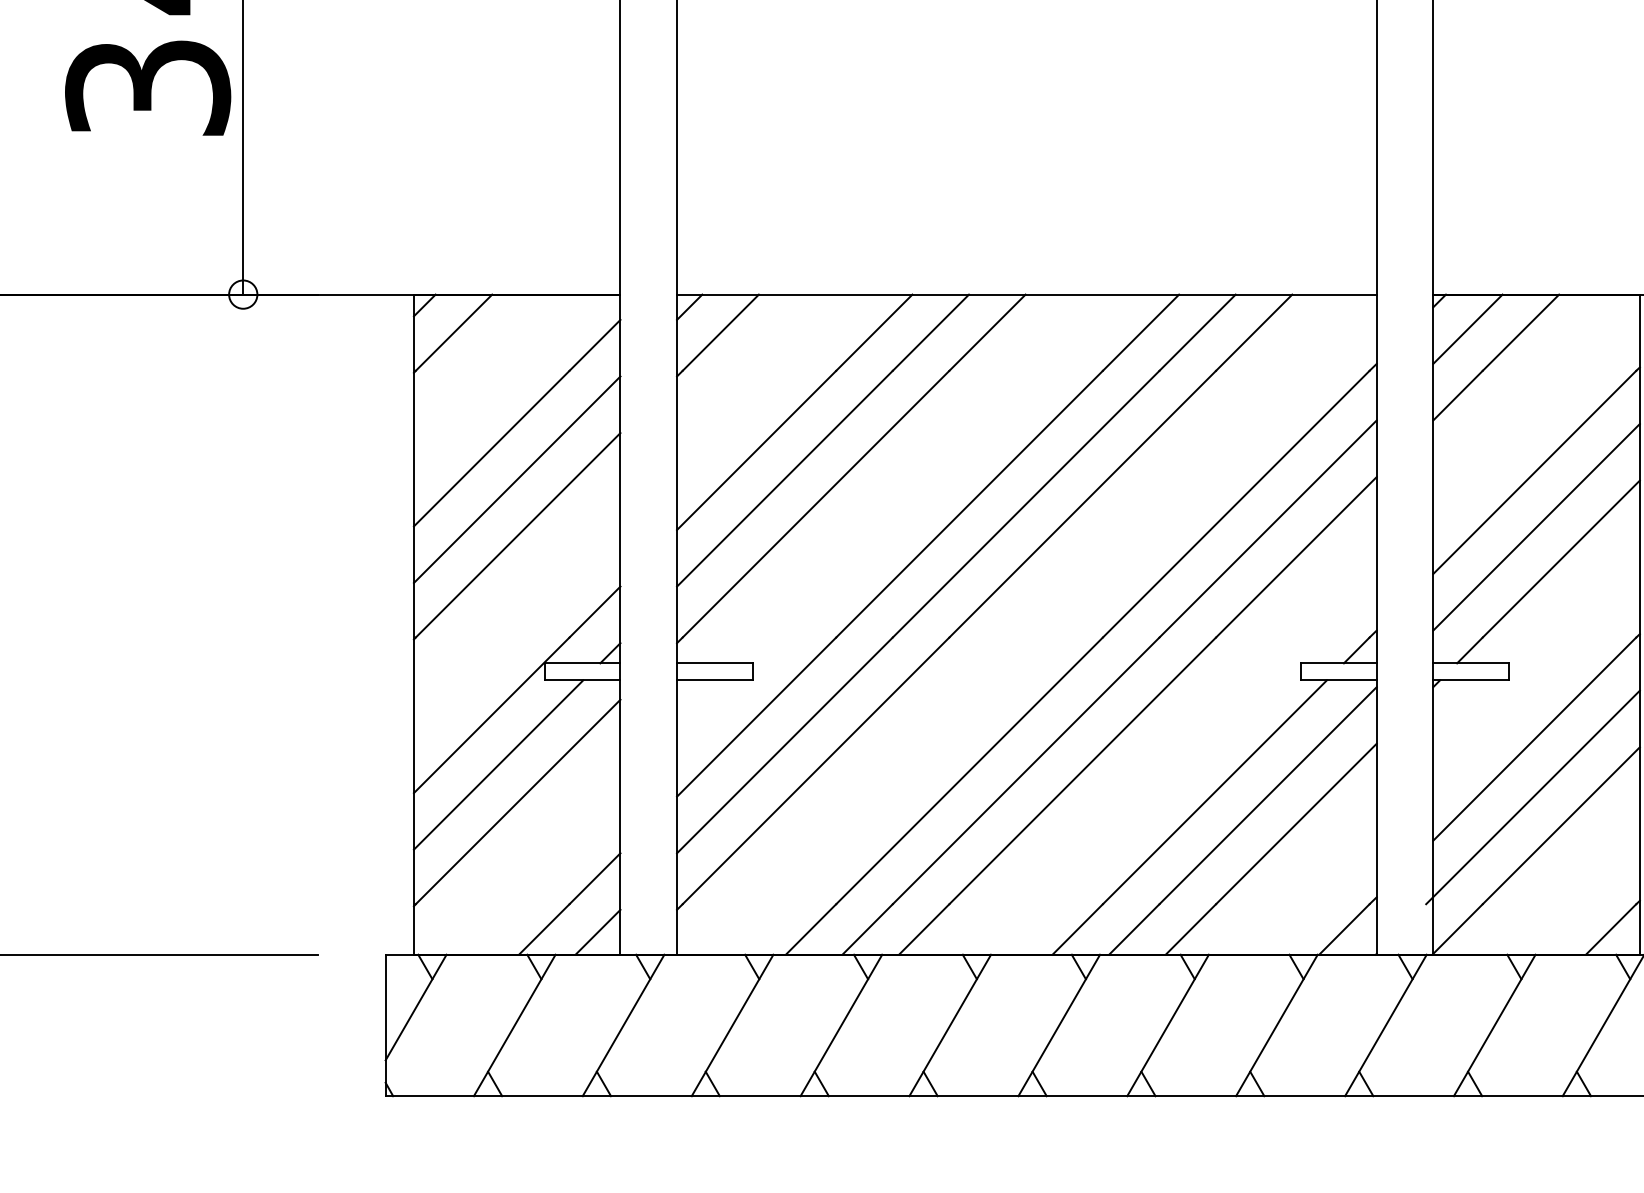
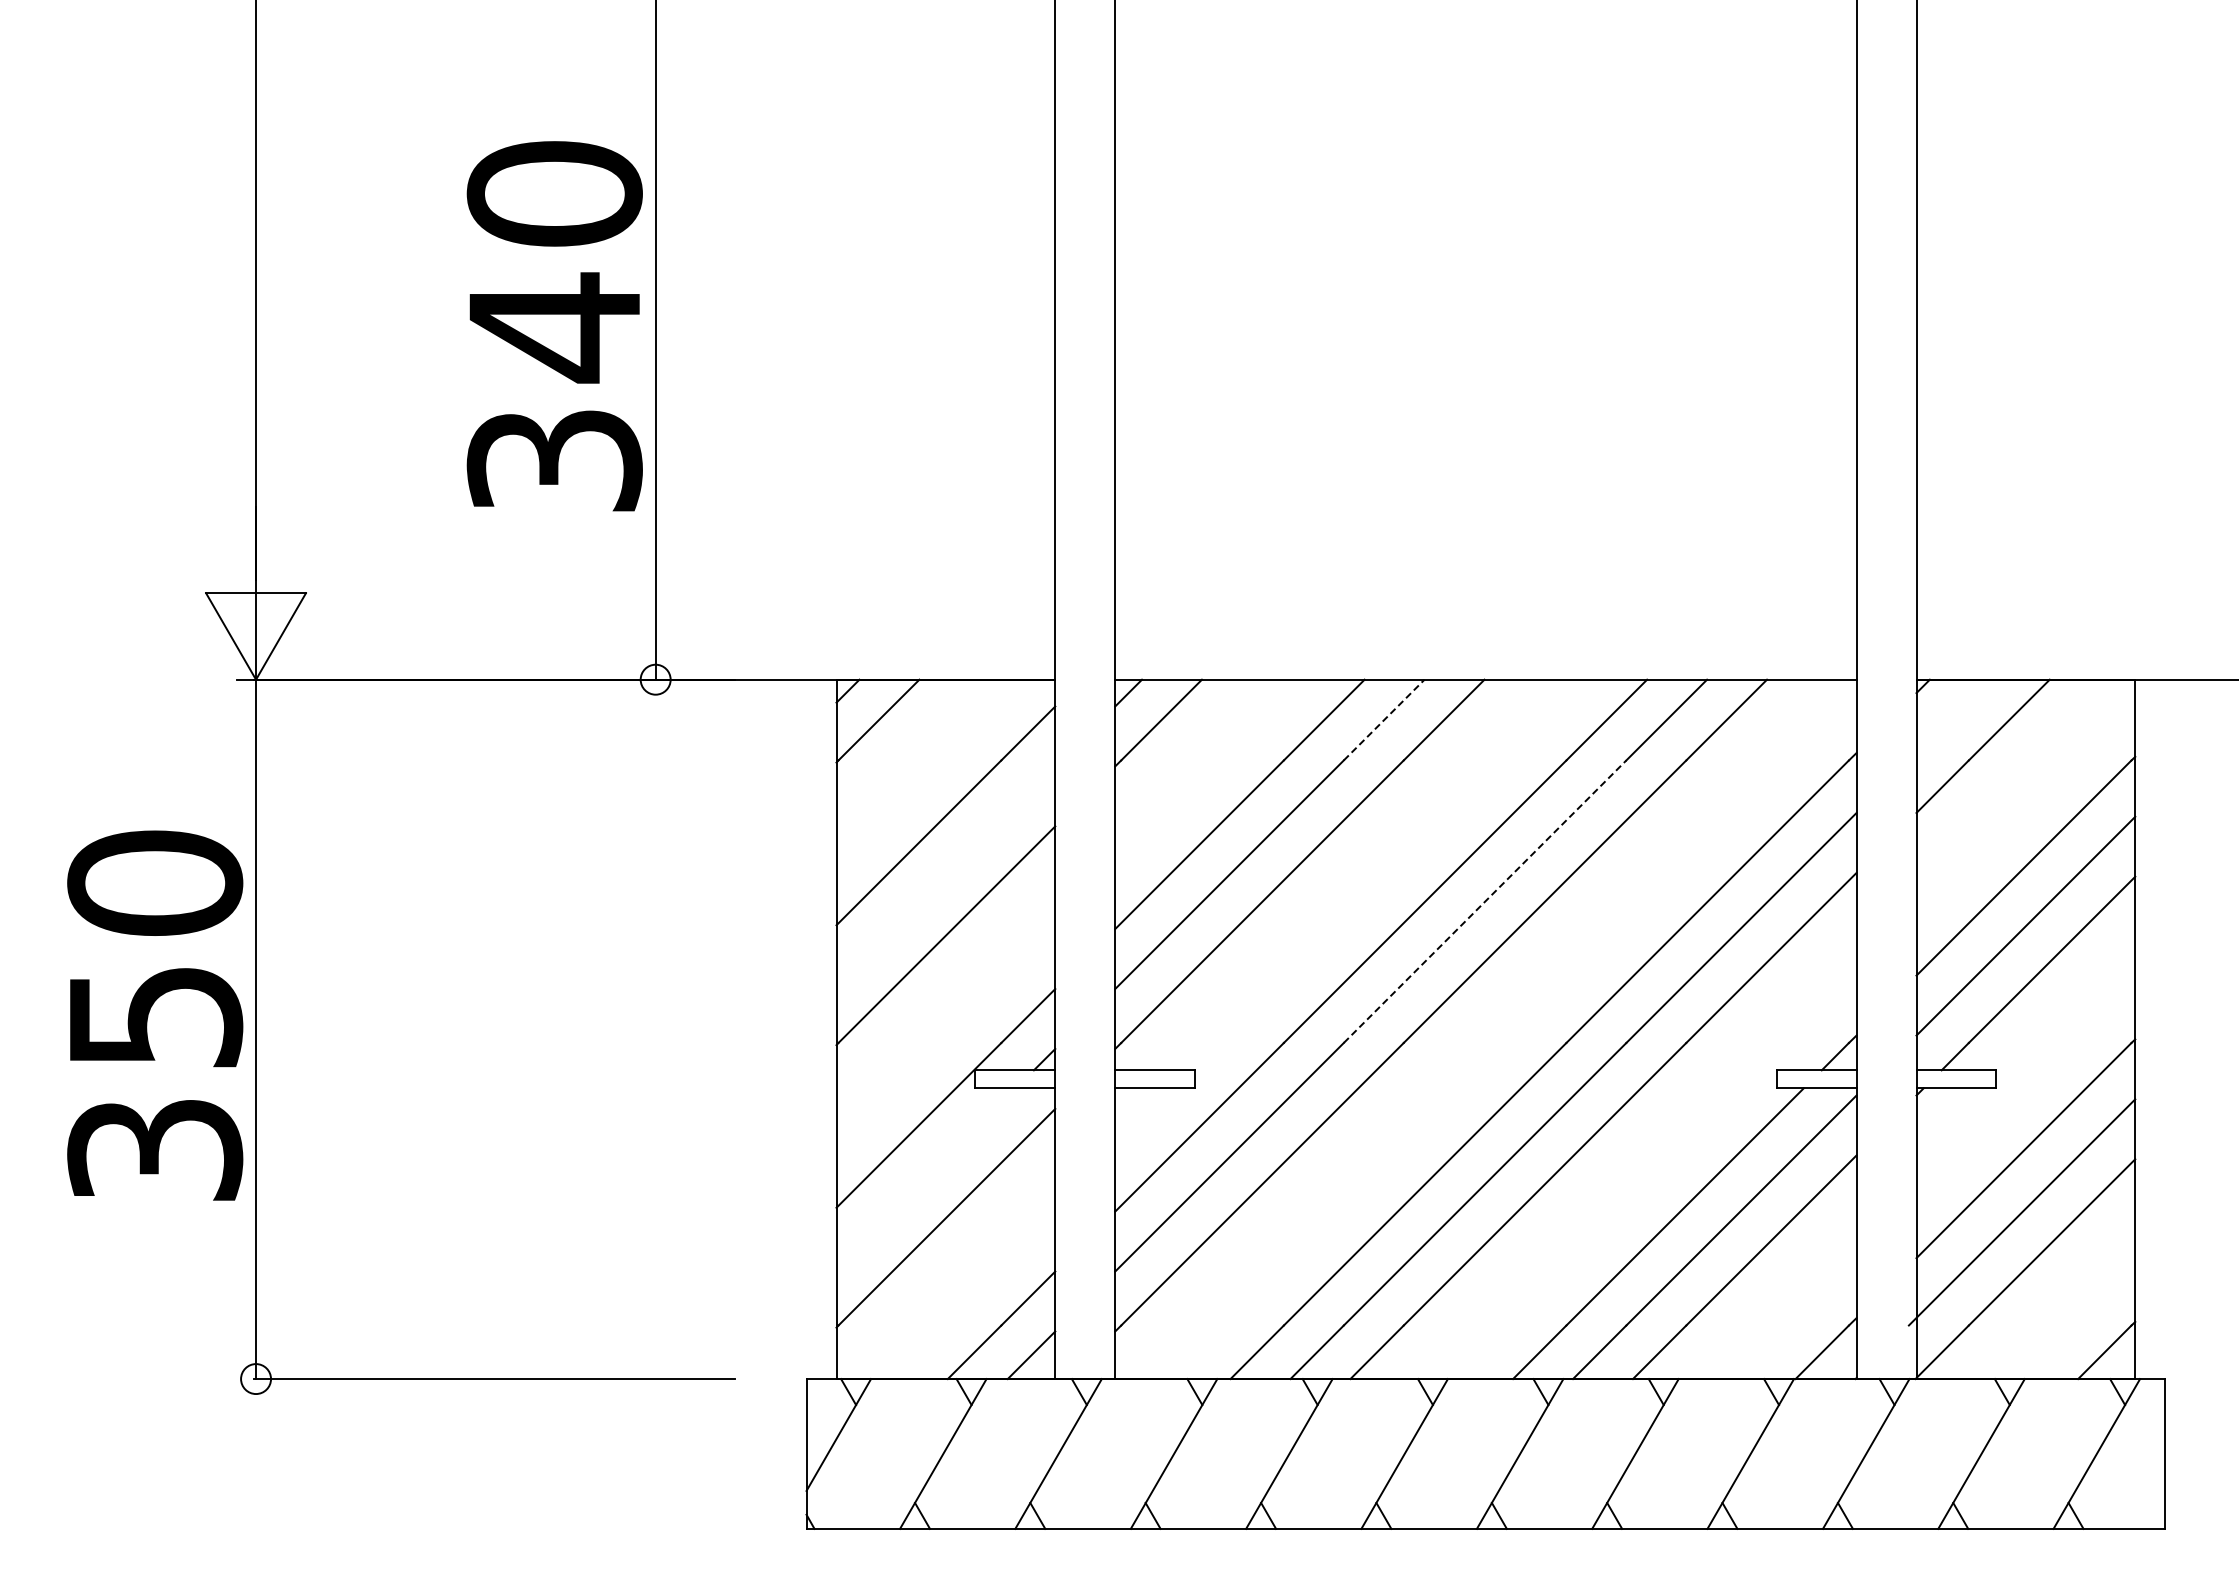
line: (1467, 329) -> (1952, 716), removed
line: (931, 332) -> (1384, 719), solid -> dashed
line: (516, 479) -> (945, 875), removed
line: (1026, 503) -> (1485, 901), solid -> dashed
line: (497, 764) -> (925, 1177), removed

